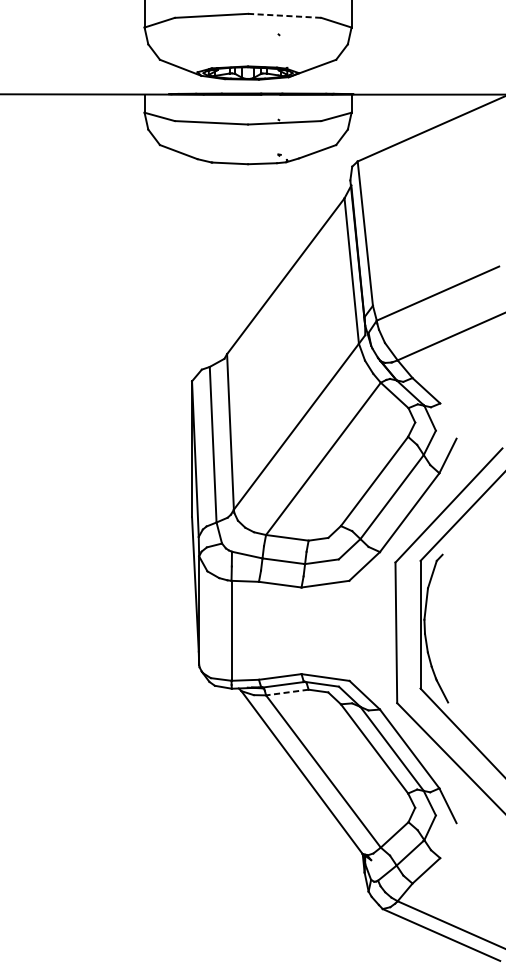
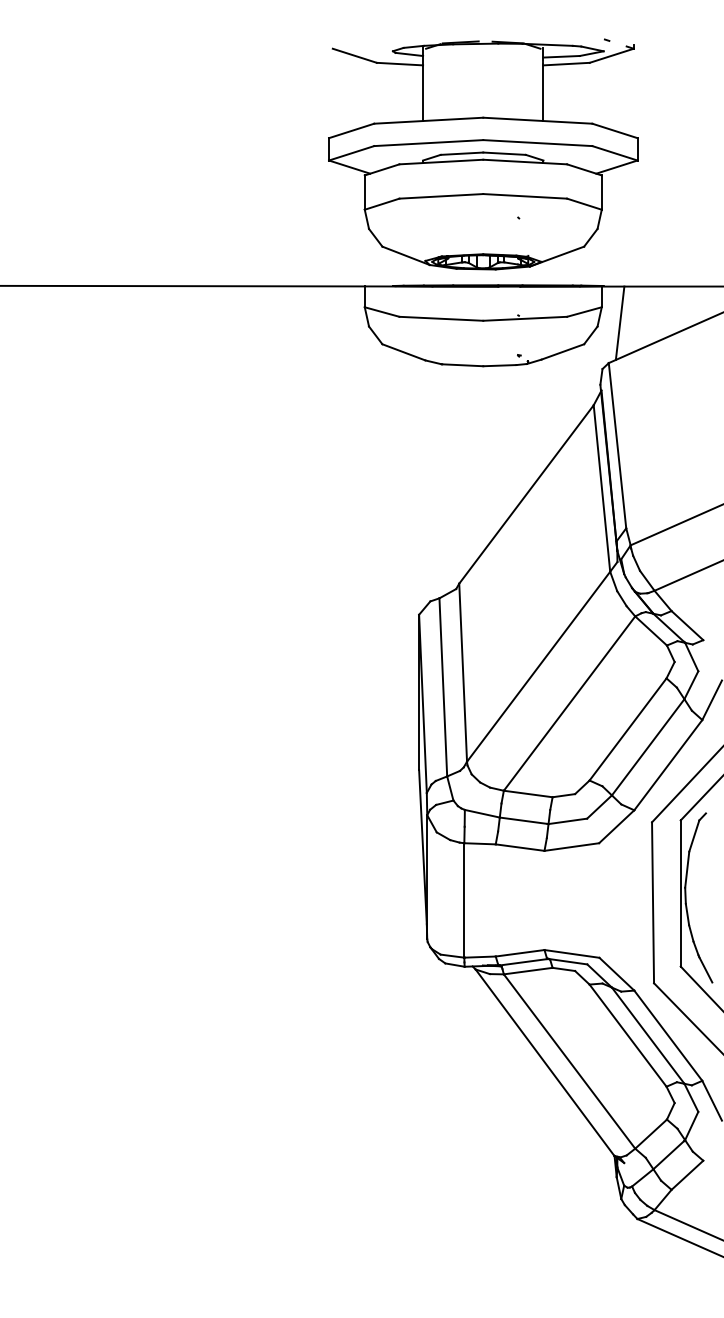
line: (284, 15) -> (525, 196), dashed -> solid
line: (367, 126) -> (619, 322), added
line: (287, 692) -> (528, 971), dashed -> solid

